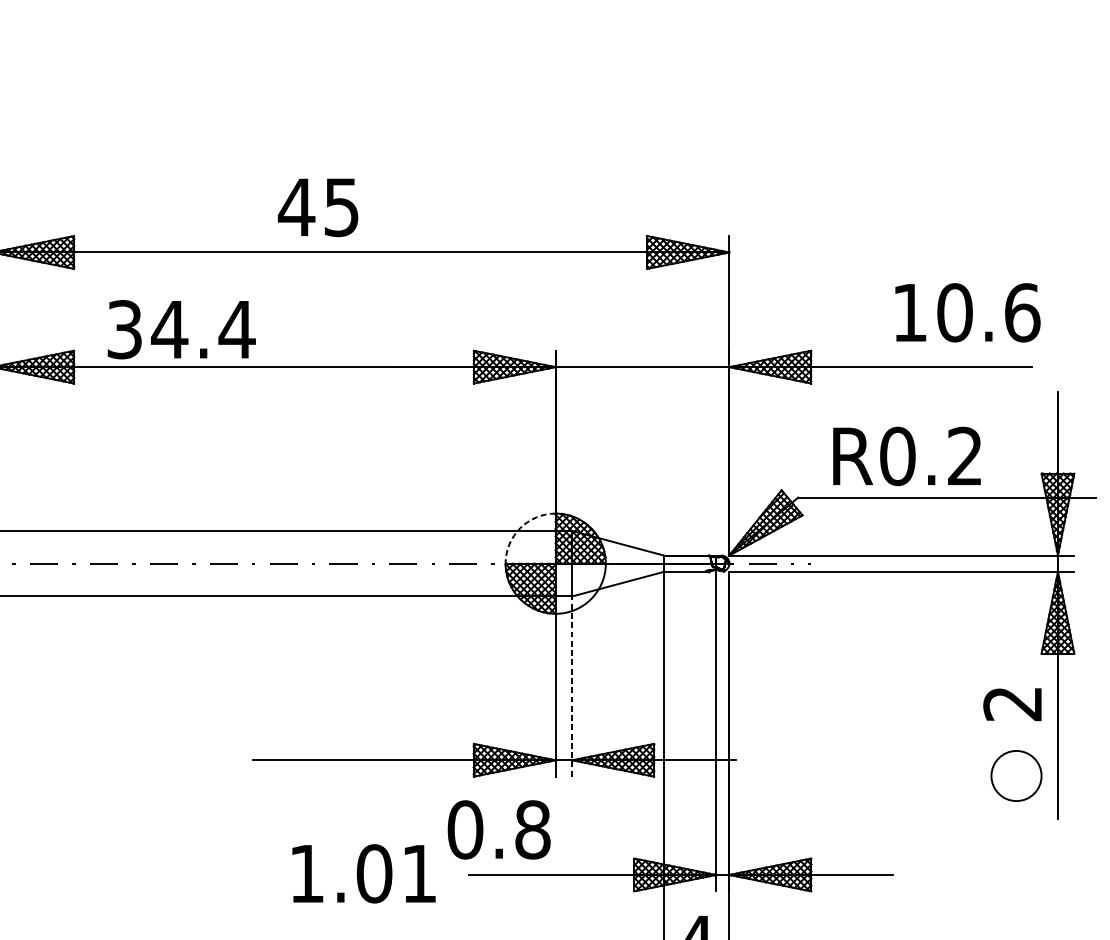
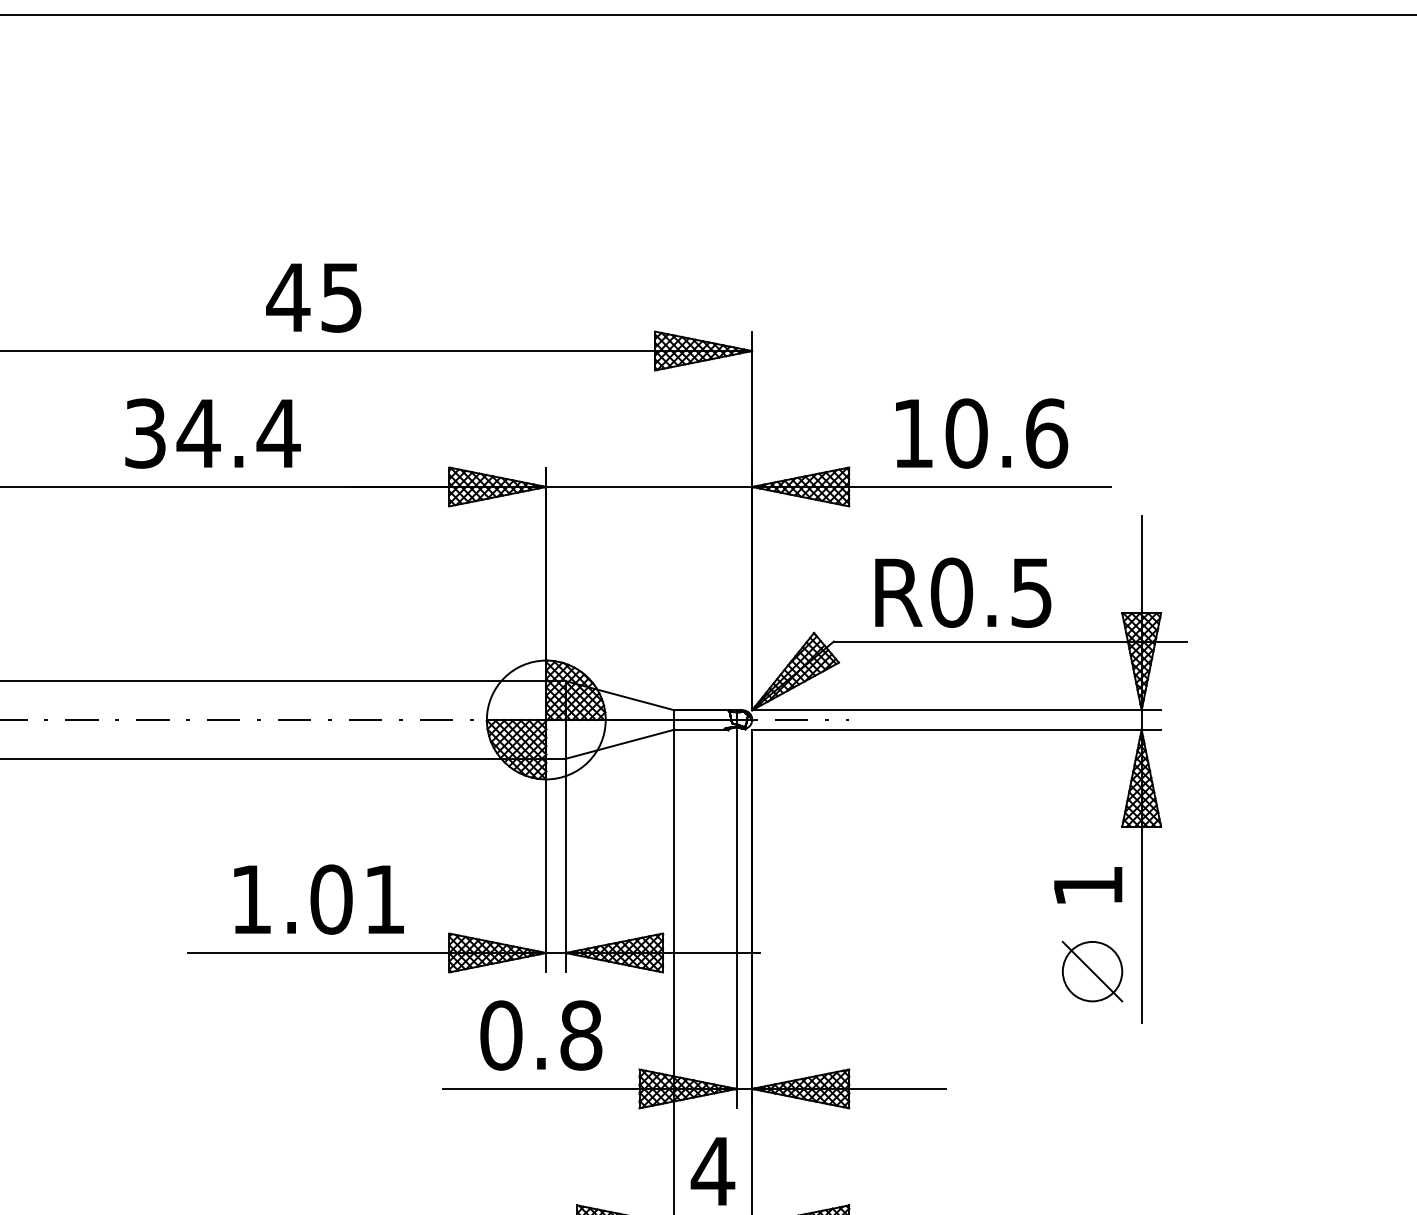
text: (317, 207) -> (313, 297), moved
text: (968, 312) -> (982, 433), moved
text: (181, 329) -> (212, 433), moved
text: (965, 456) -> (1031, 592), R0.2 -> R0.5
arc: (520, 527) -> (504, 677), dashed -> solid
line: (571, 686) -> (565, 865), dashed -> solid
text: (1012, 704) -> (1087, 886), 2 -> 1
line: (1016, 775) -> (1092, 971), added
text: (499, 829) -> (541, 1035), moved
text: (363, 873) -> (318, 899), moved

